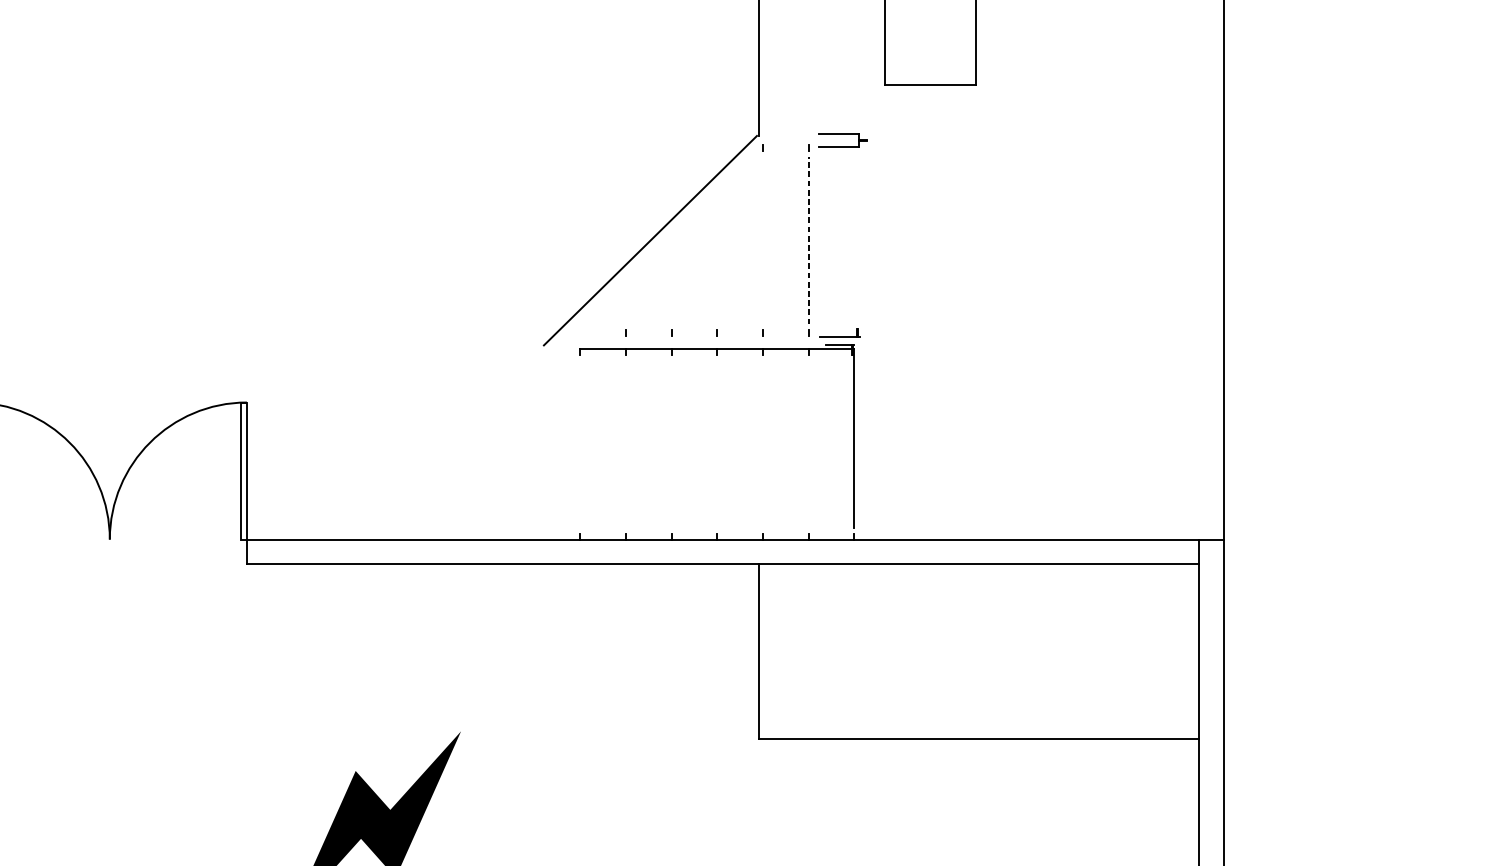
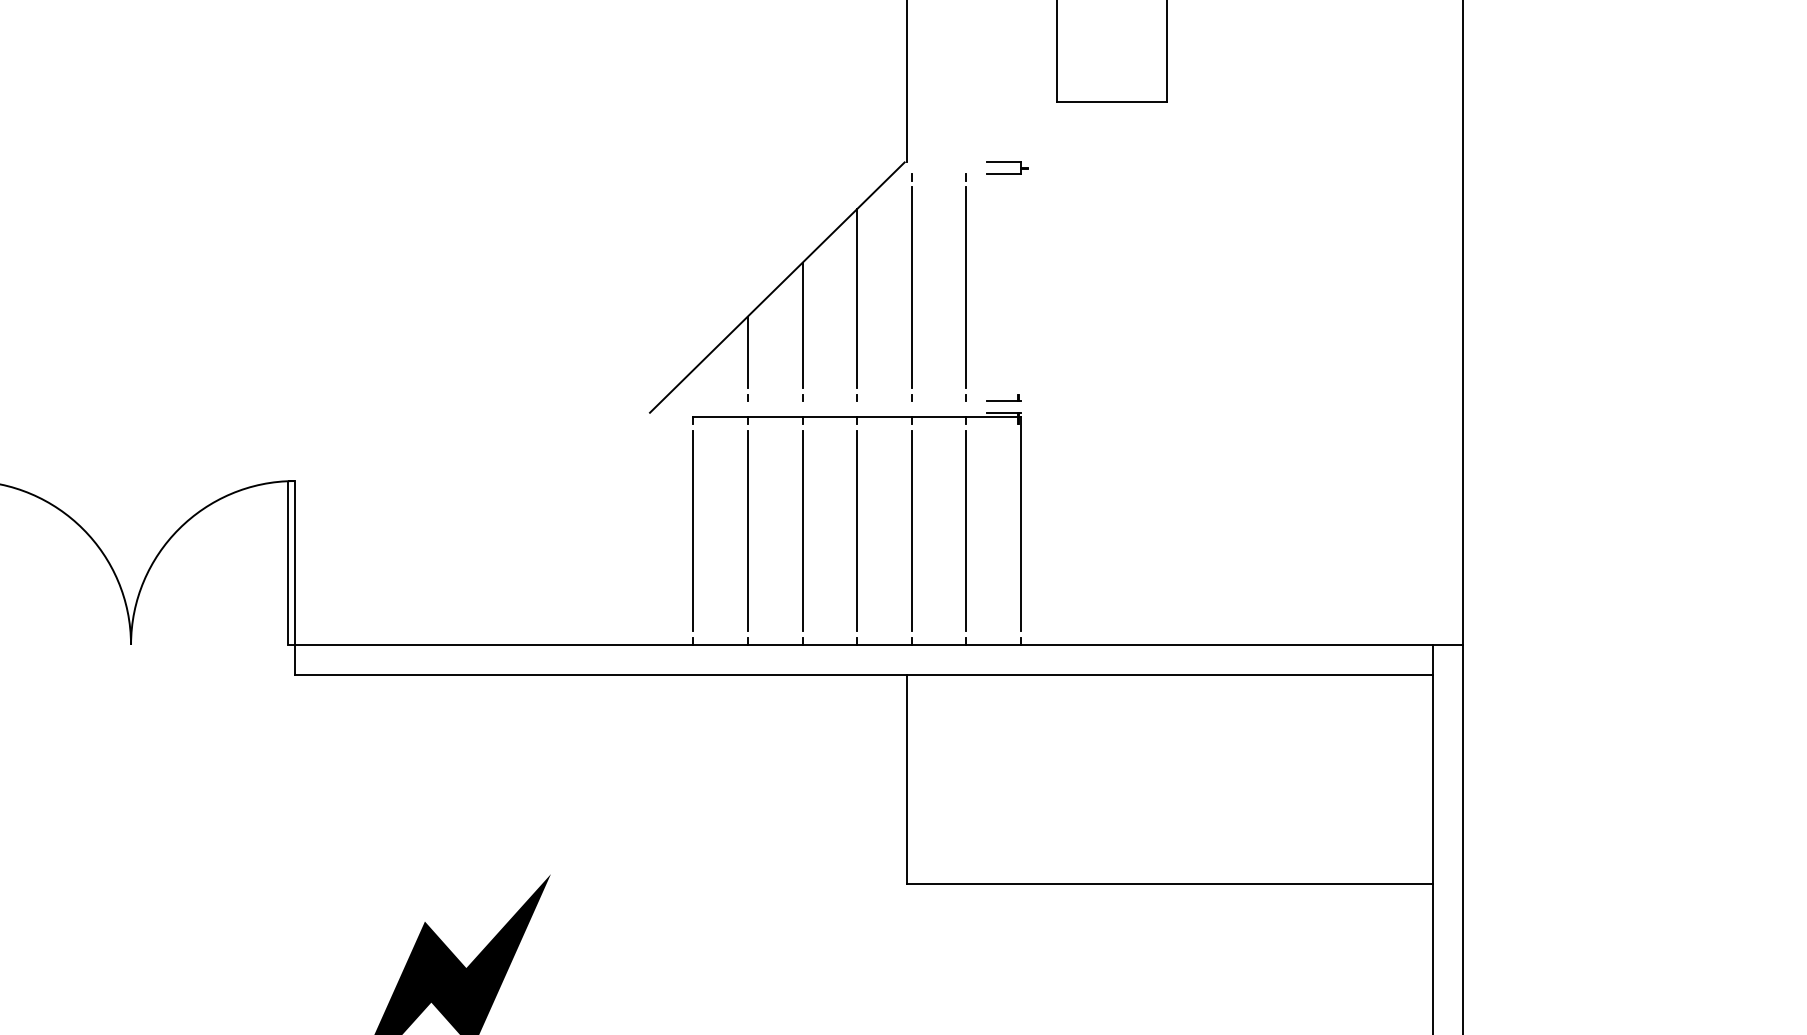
part: (842, 140) -> (1007, 167), size x0.71
line: (762, 240) -> (911, 287), added
line: (808, 240) -> (966, 287), dashed -> solid
line: (717, 249) -> (857, 298), added
line: (671, 271) -> (802, 324), added
line: (625, 294) -> (747, 351), added
part: (839, 332) -> (1003, 397), size x0.71
line: (580, 443) -> (693, 530), added
line: (625, 443) -> (747, 530), added
line: (671, 443) -> (802, 530), added
line: (717, 443) -> (857, 530), added
line: (762, 443) -> (911, 530), added
line: (808, 443) -> (966, 530), added

